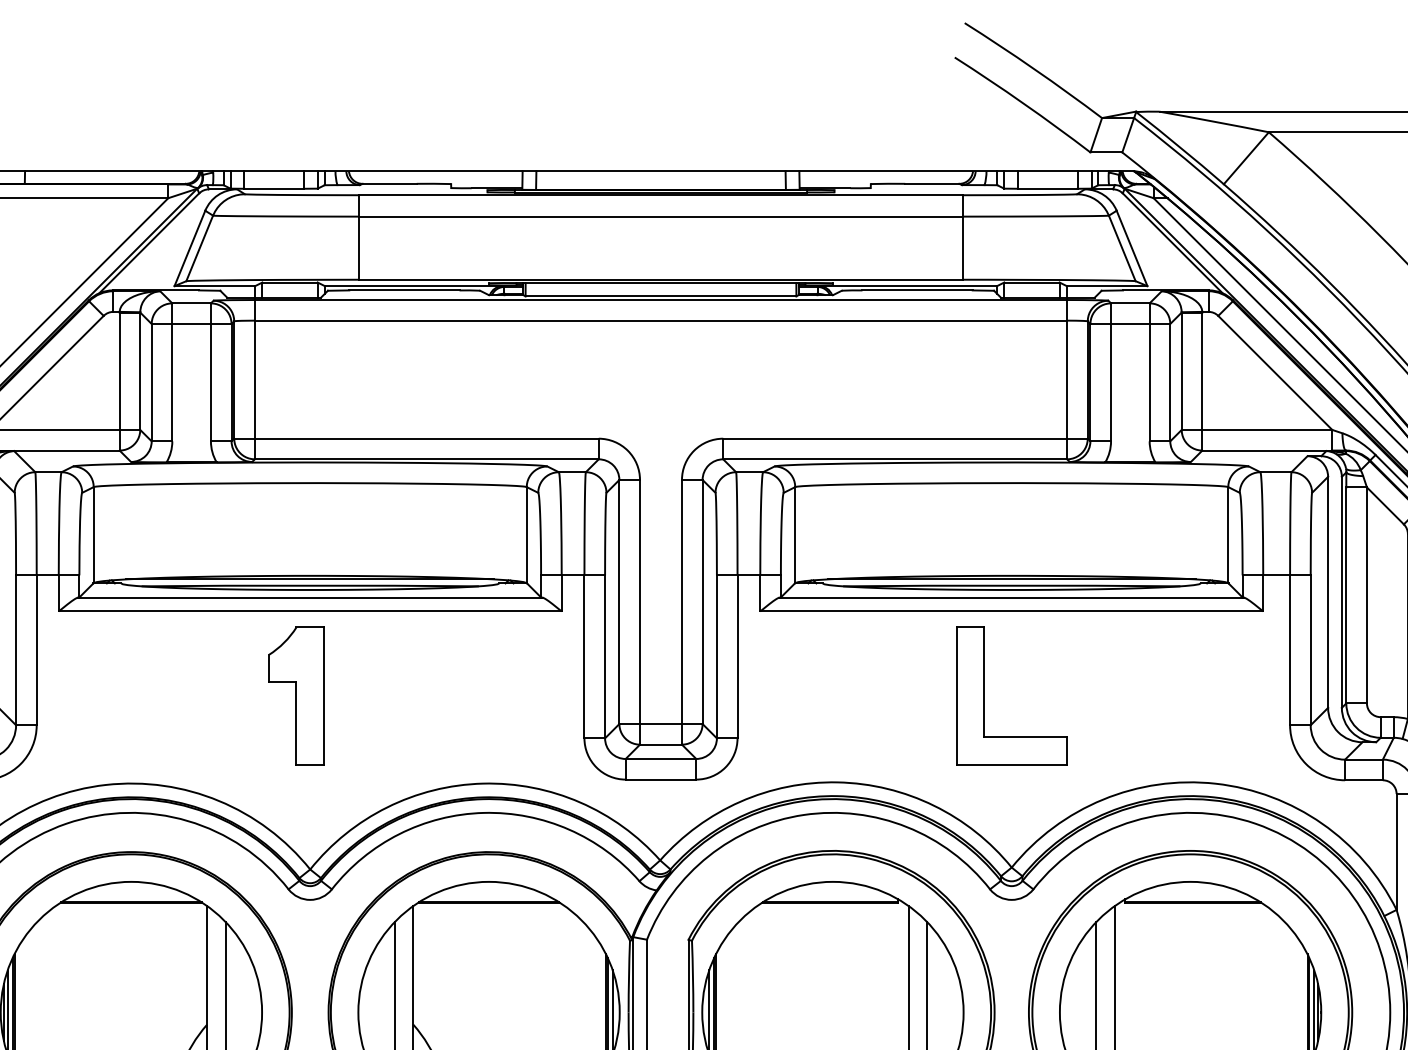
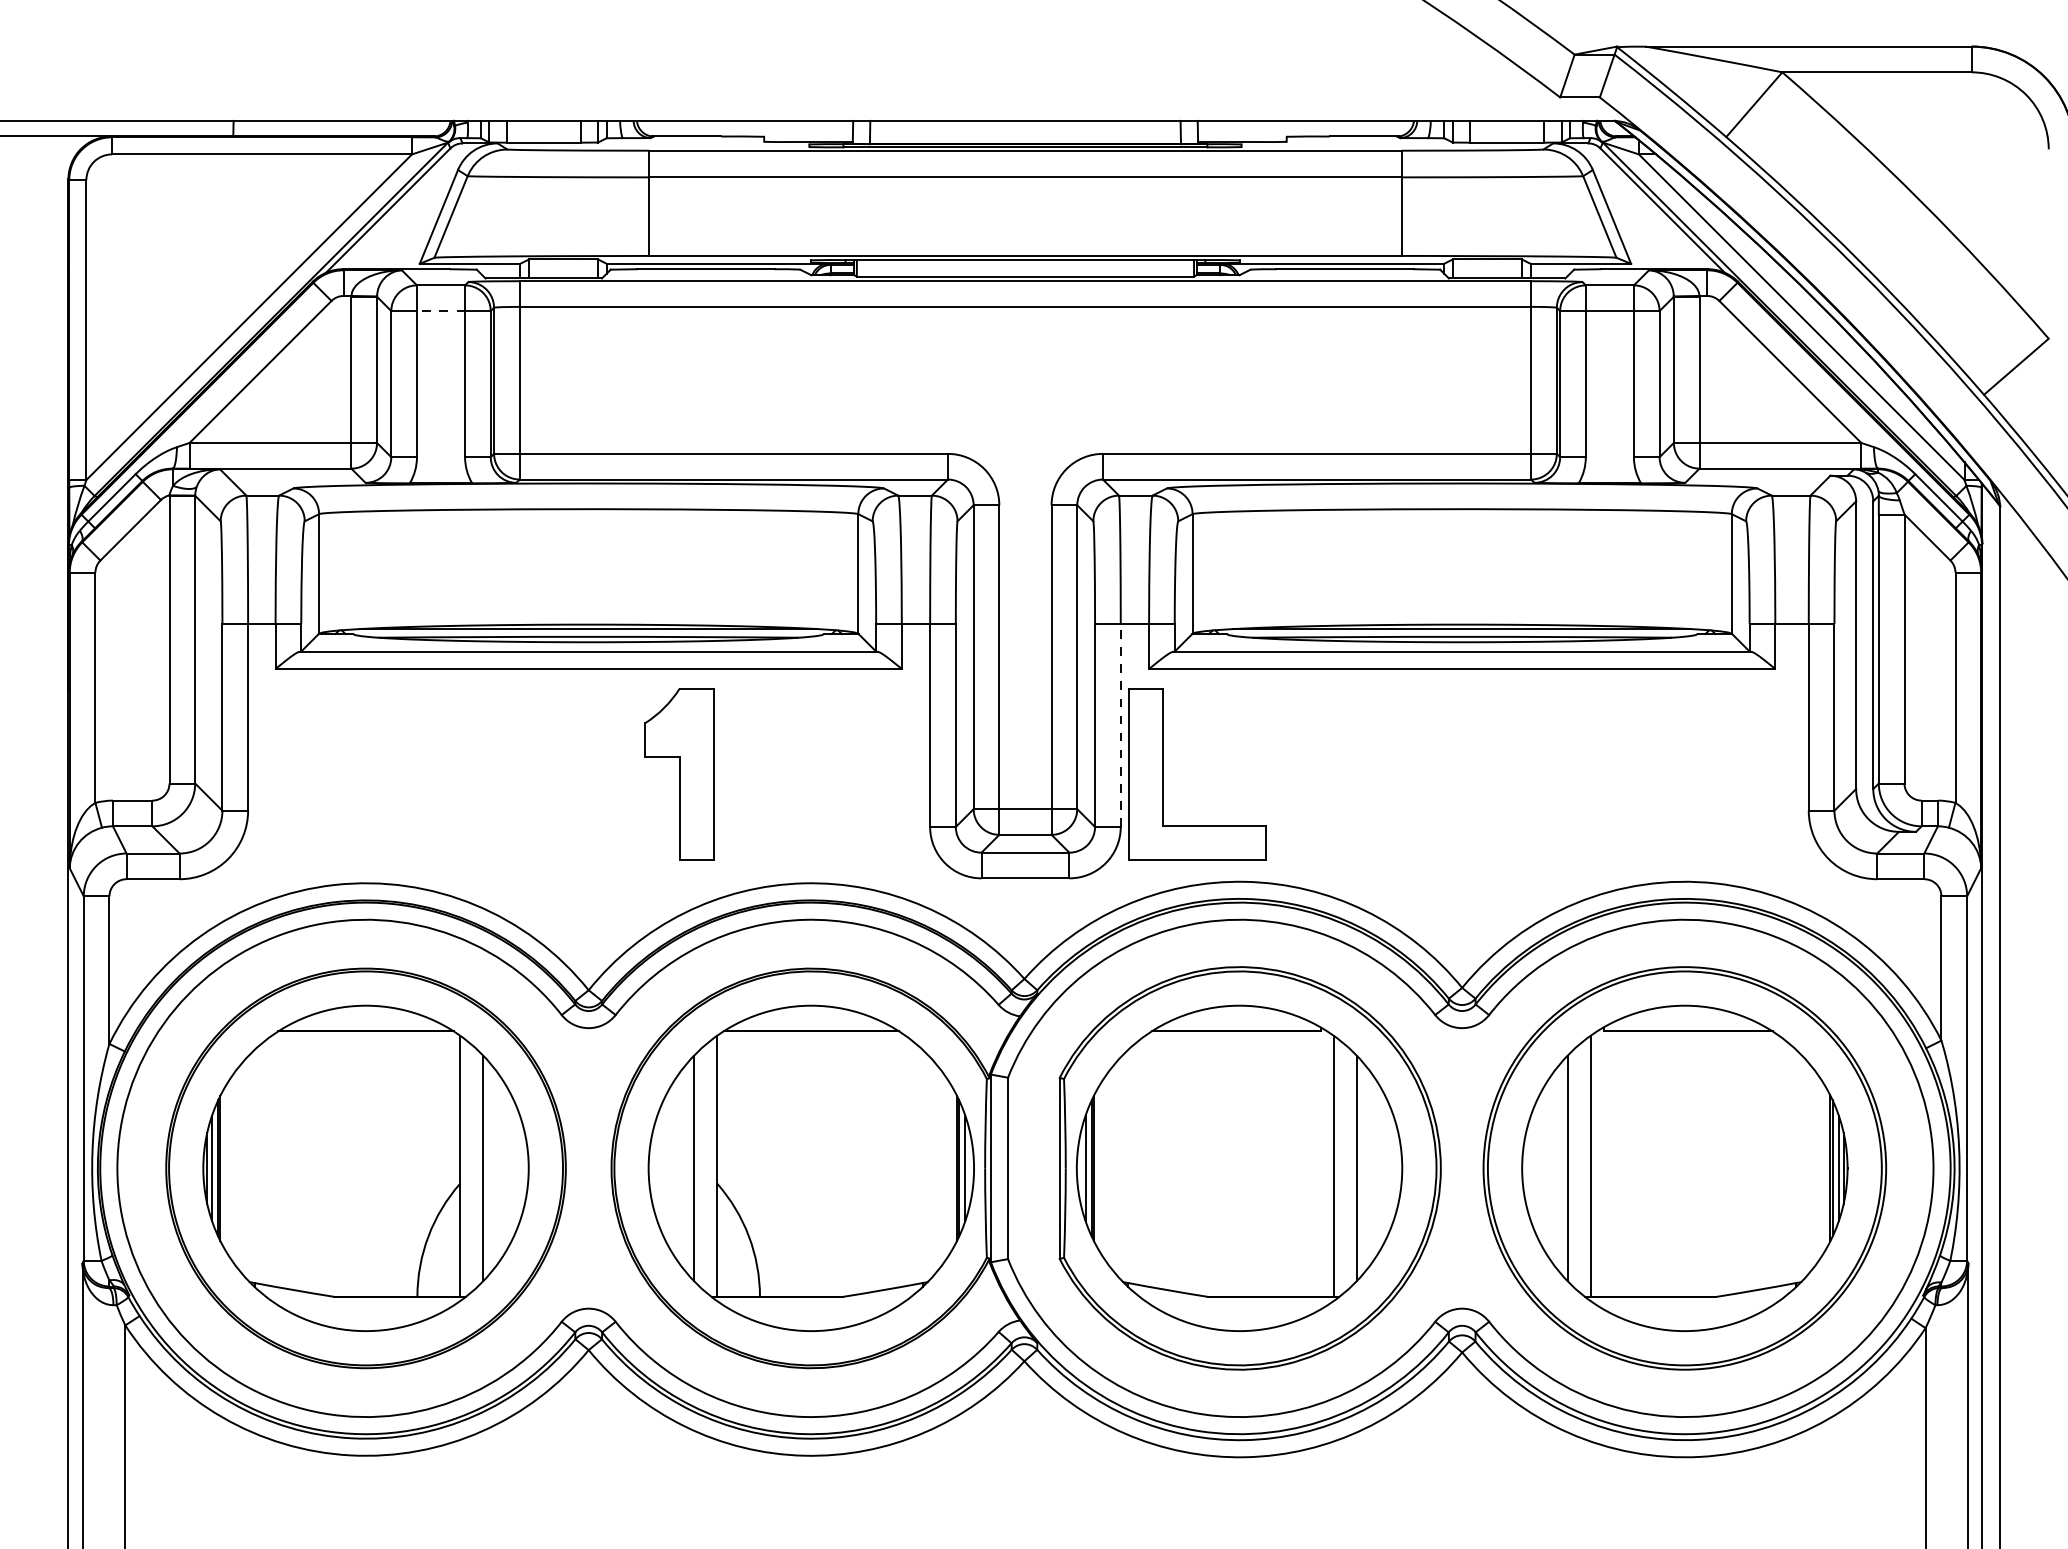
line: (191, 324) -> (440, 311), solid -> dashed
line: (737, 656) -> (1120, 725), solid -> dashed
part: (296, 696) -> (679, 774), moved
part: (984, 696) -> (1163, 774), moved

